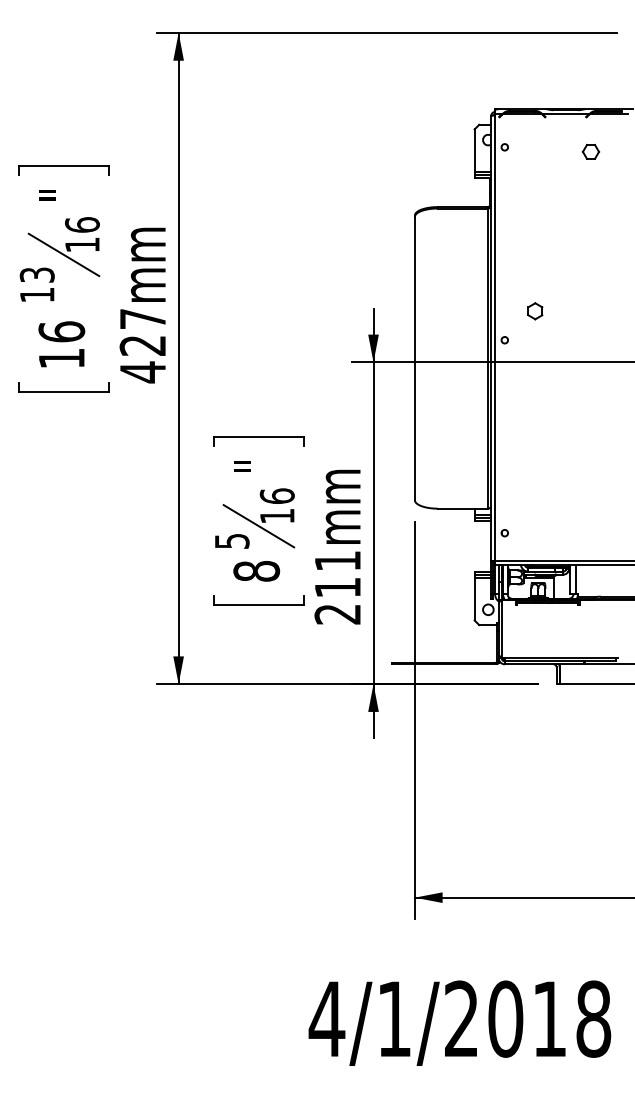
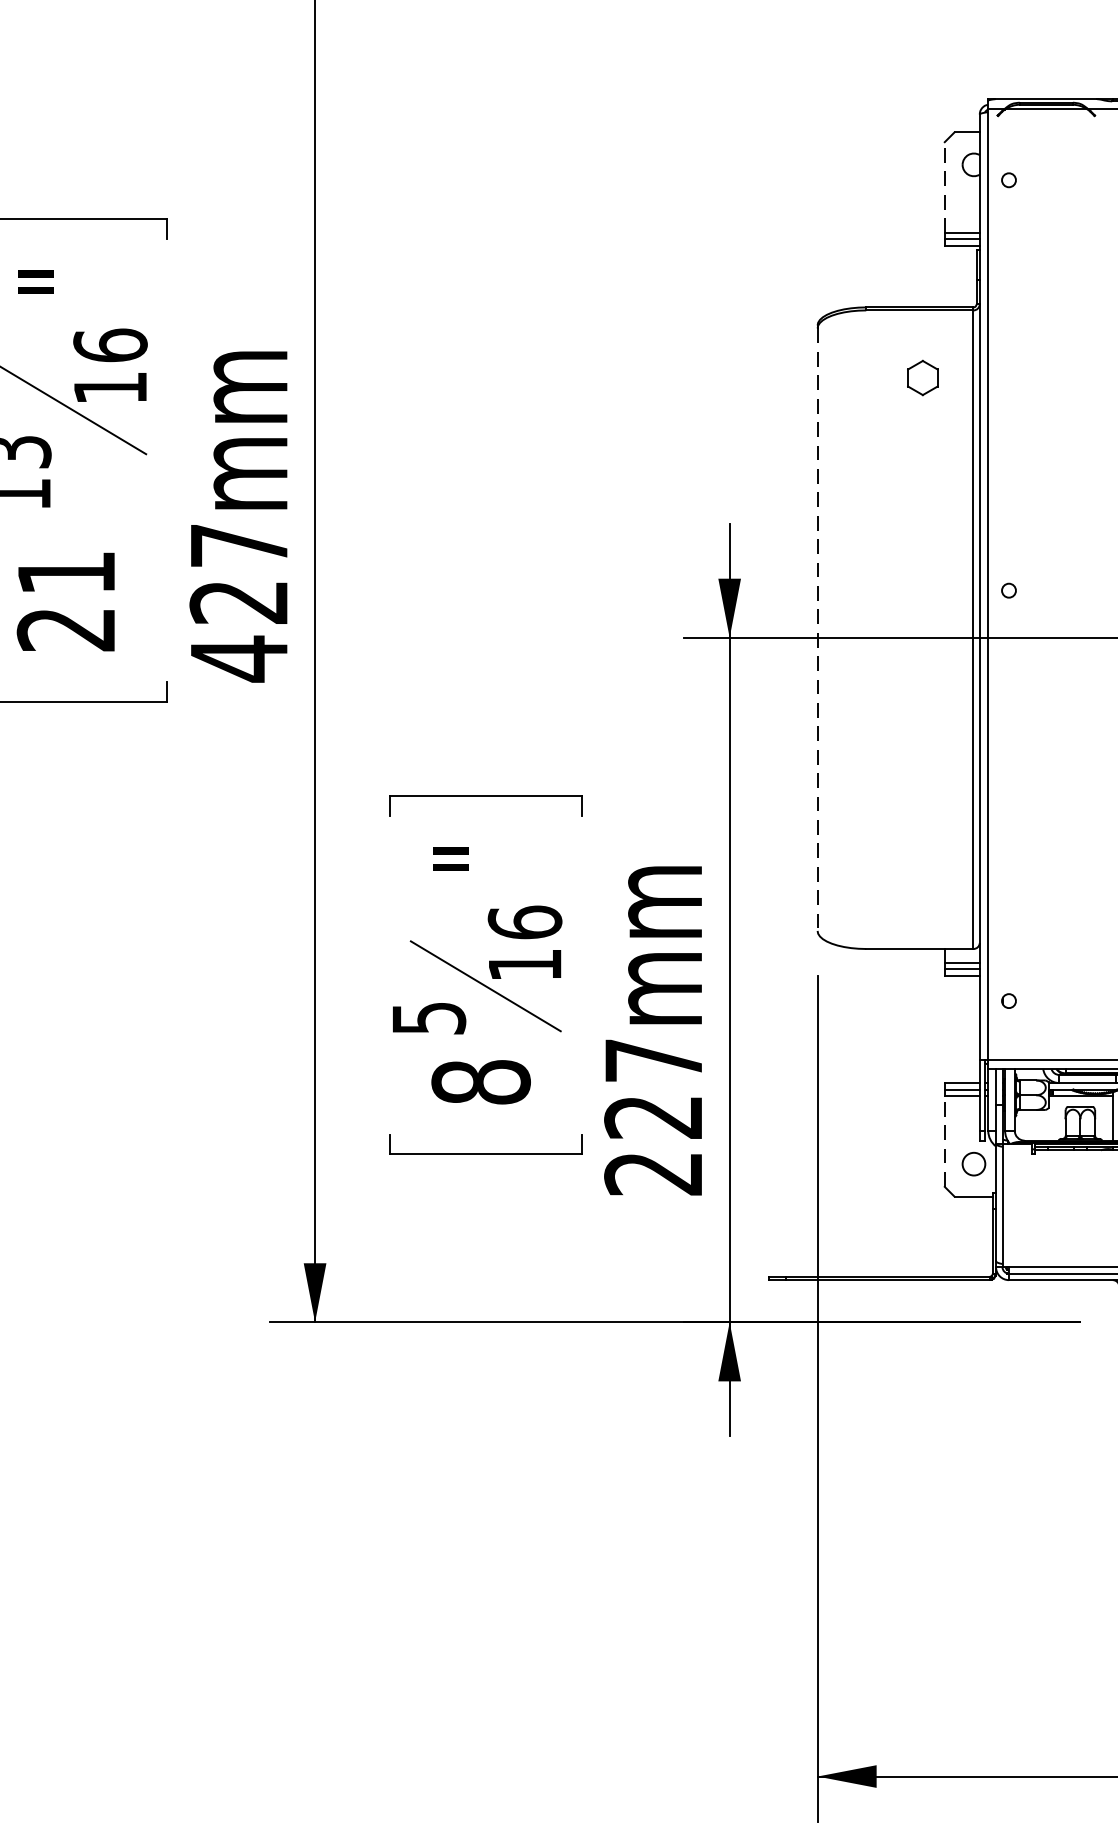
line: (474, 150) -> (944, 187), solid -> dashed
part: (535, 311) -> (923, 378), moved
text: (61, 344) -> (65, 599), 16 -> 21
line: (414, 358) -> (816, 629), solid -> dashed
text: (337, 574) -> (653, 1089), 211mm -> 227mm
line: (474, 598) -> (944, 1140), solid -> dashed

